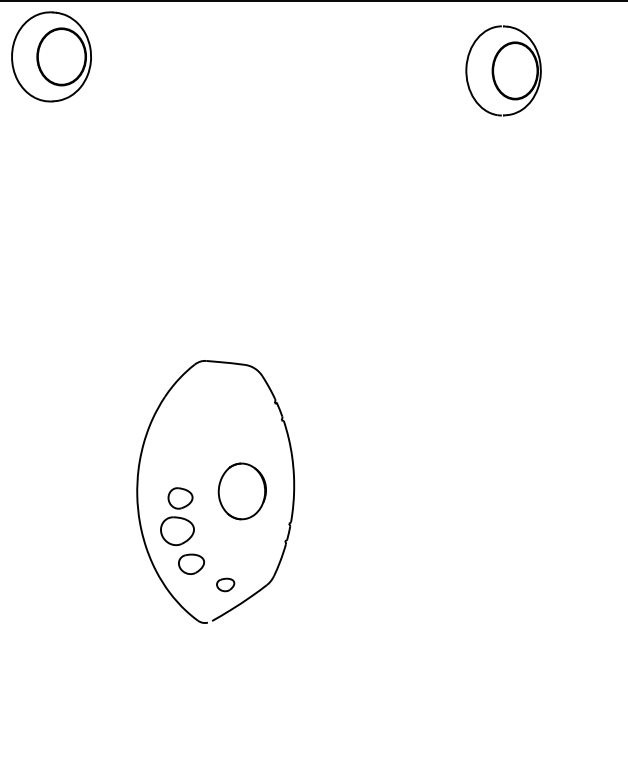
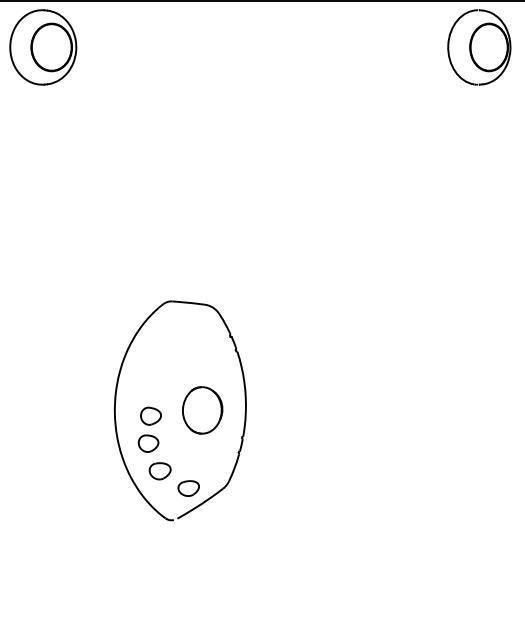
part: (503, 70) -> (479, 47), moved
part: (177, 531) -> (148, 443), size x0.71
part: (225, 584) -> (188, 488), size x1.43

